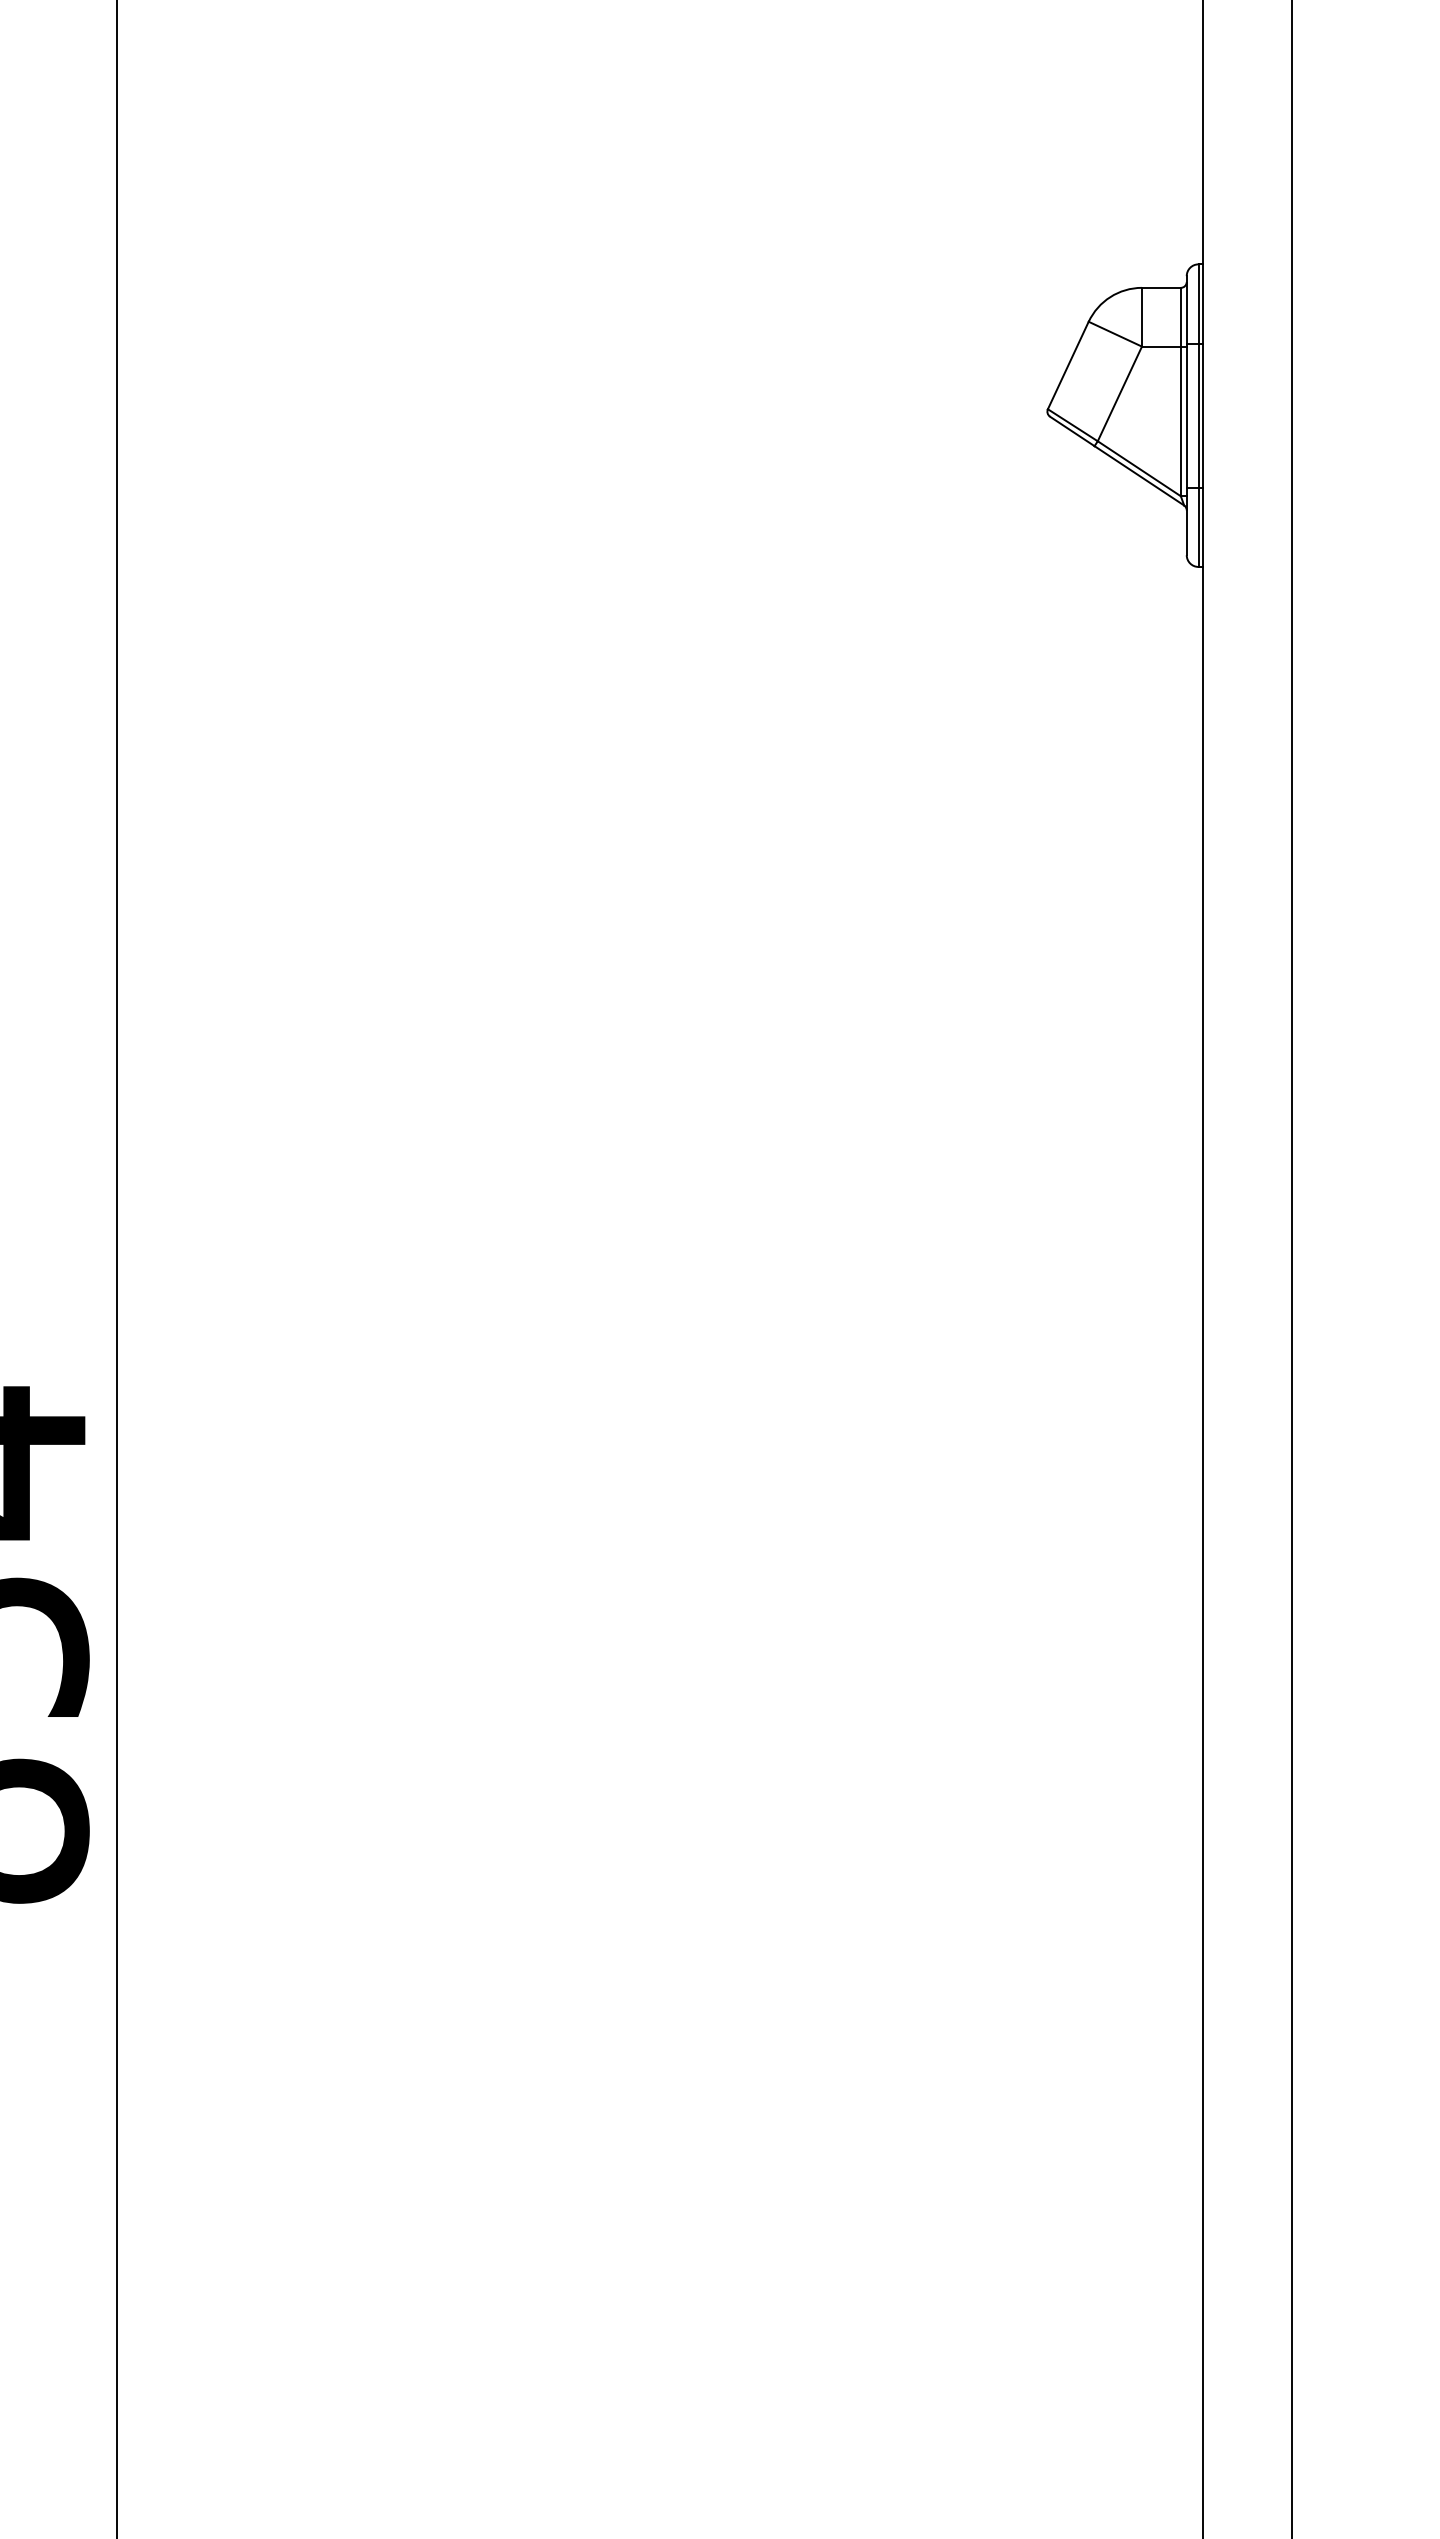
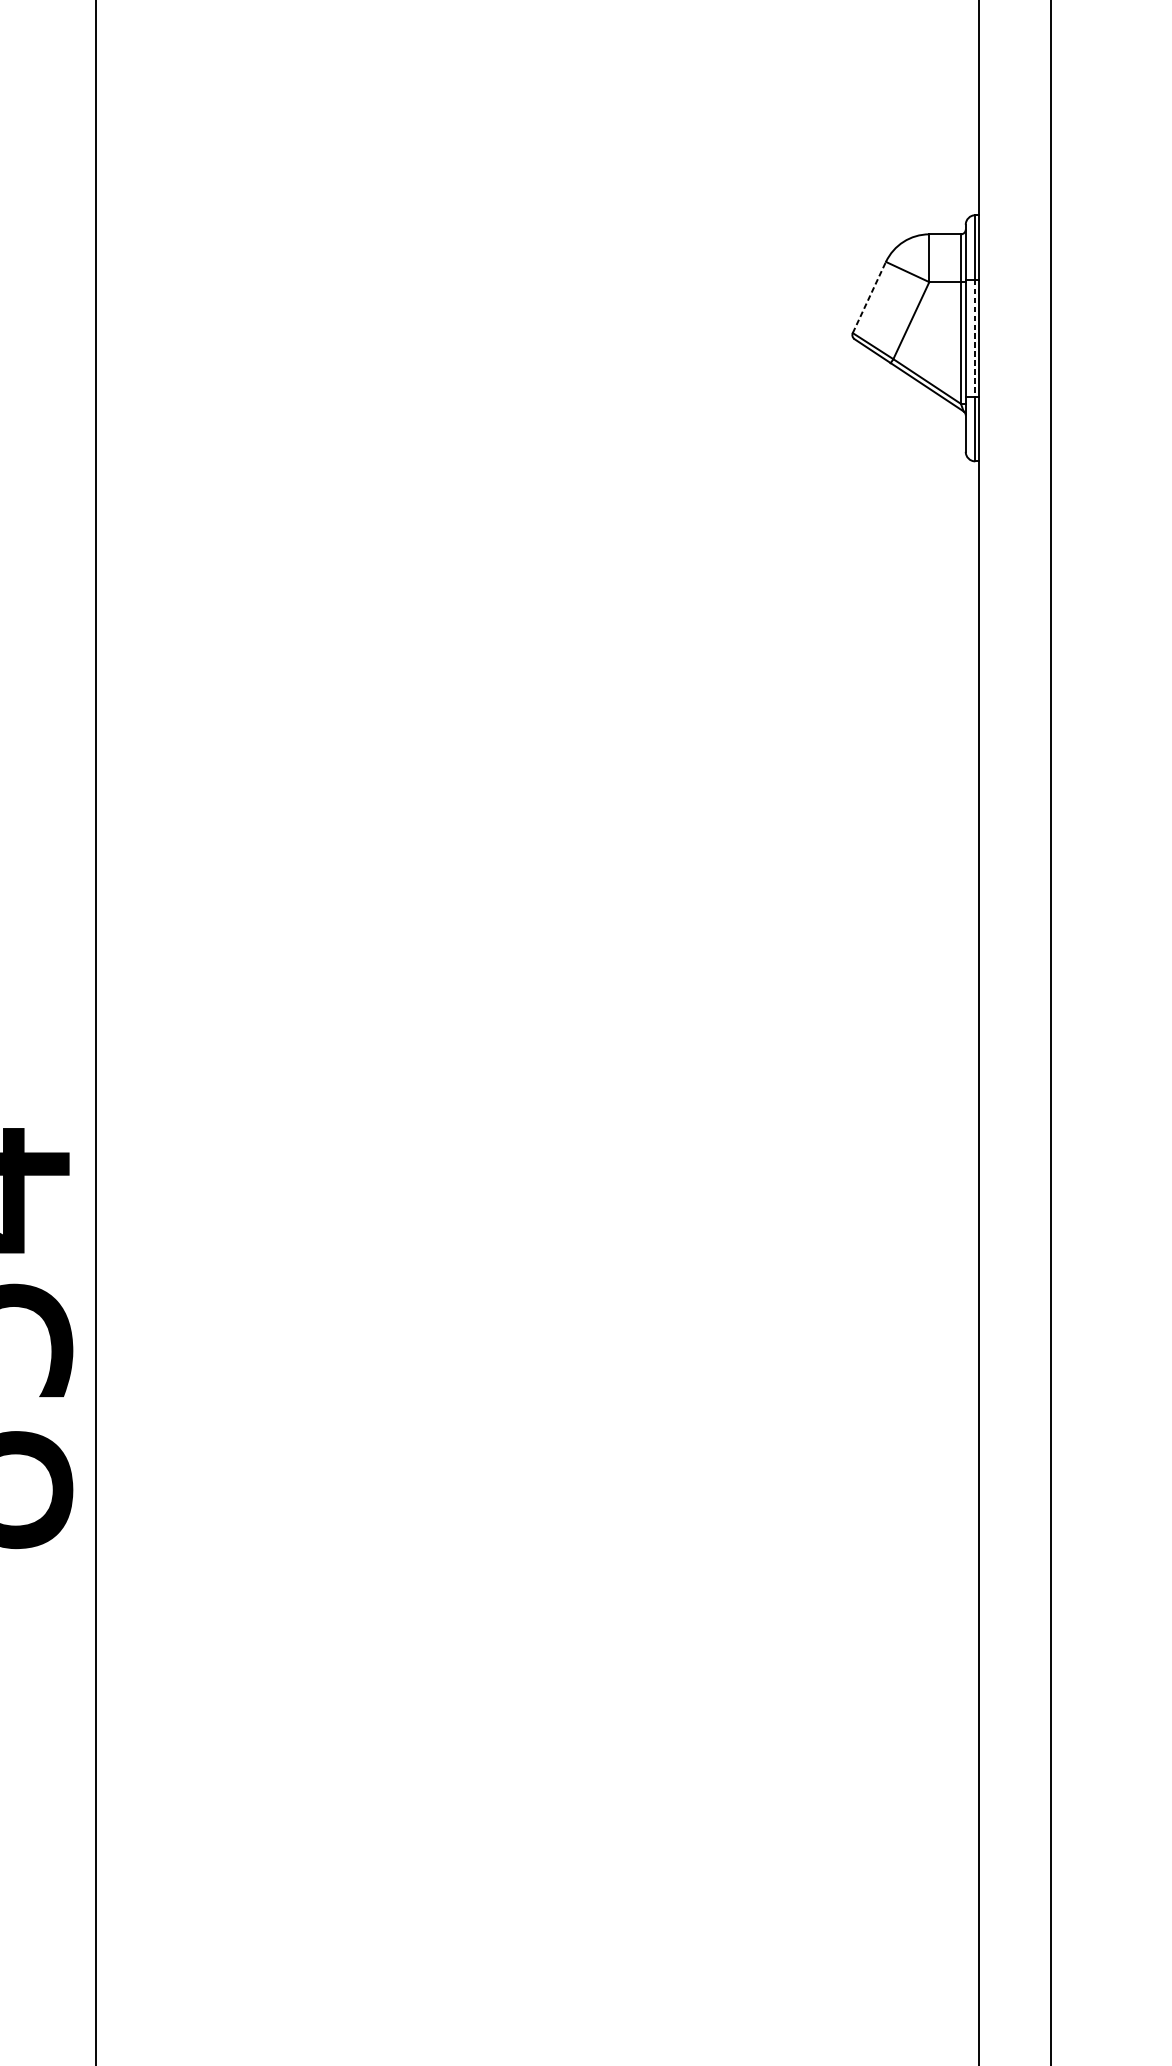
line: (1068, 365) -> (869, 297), solid -> dashed
line: (1198, 415) -> (975, 338), solid -> dashed

